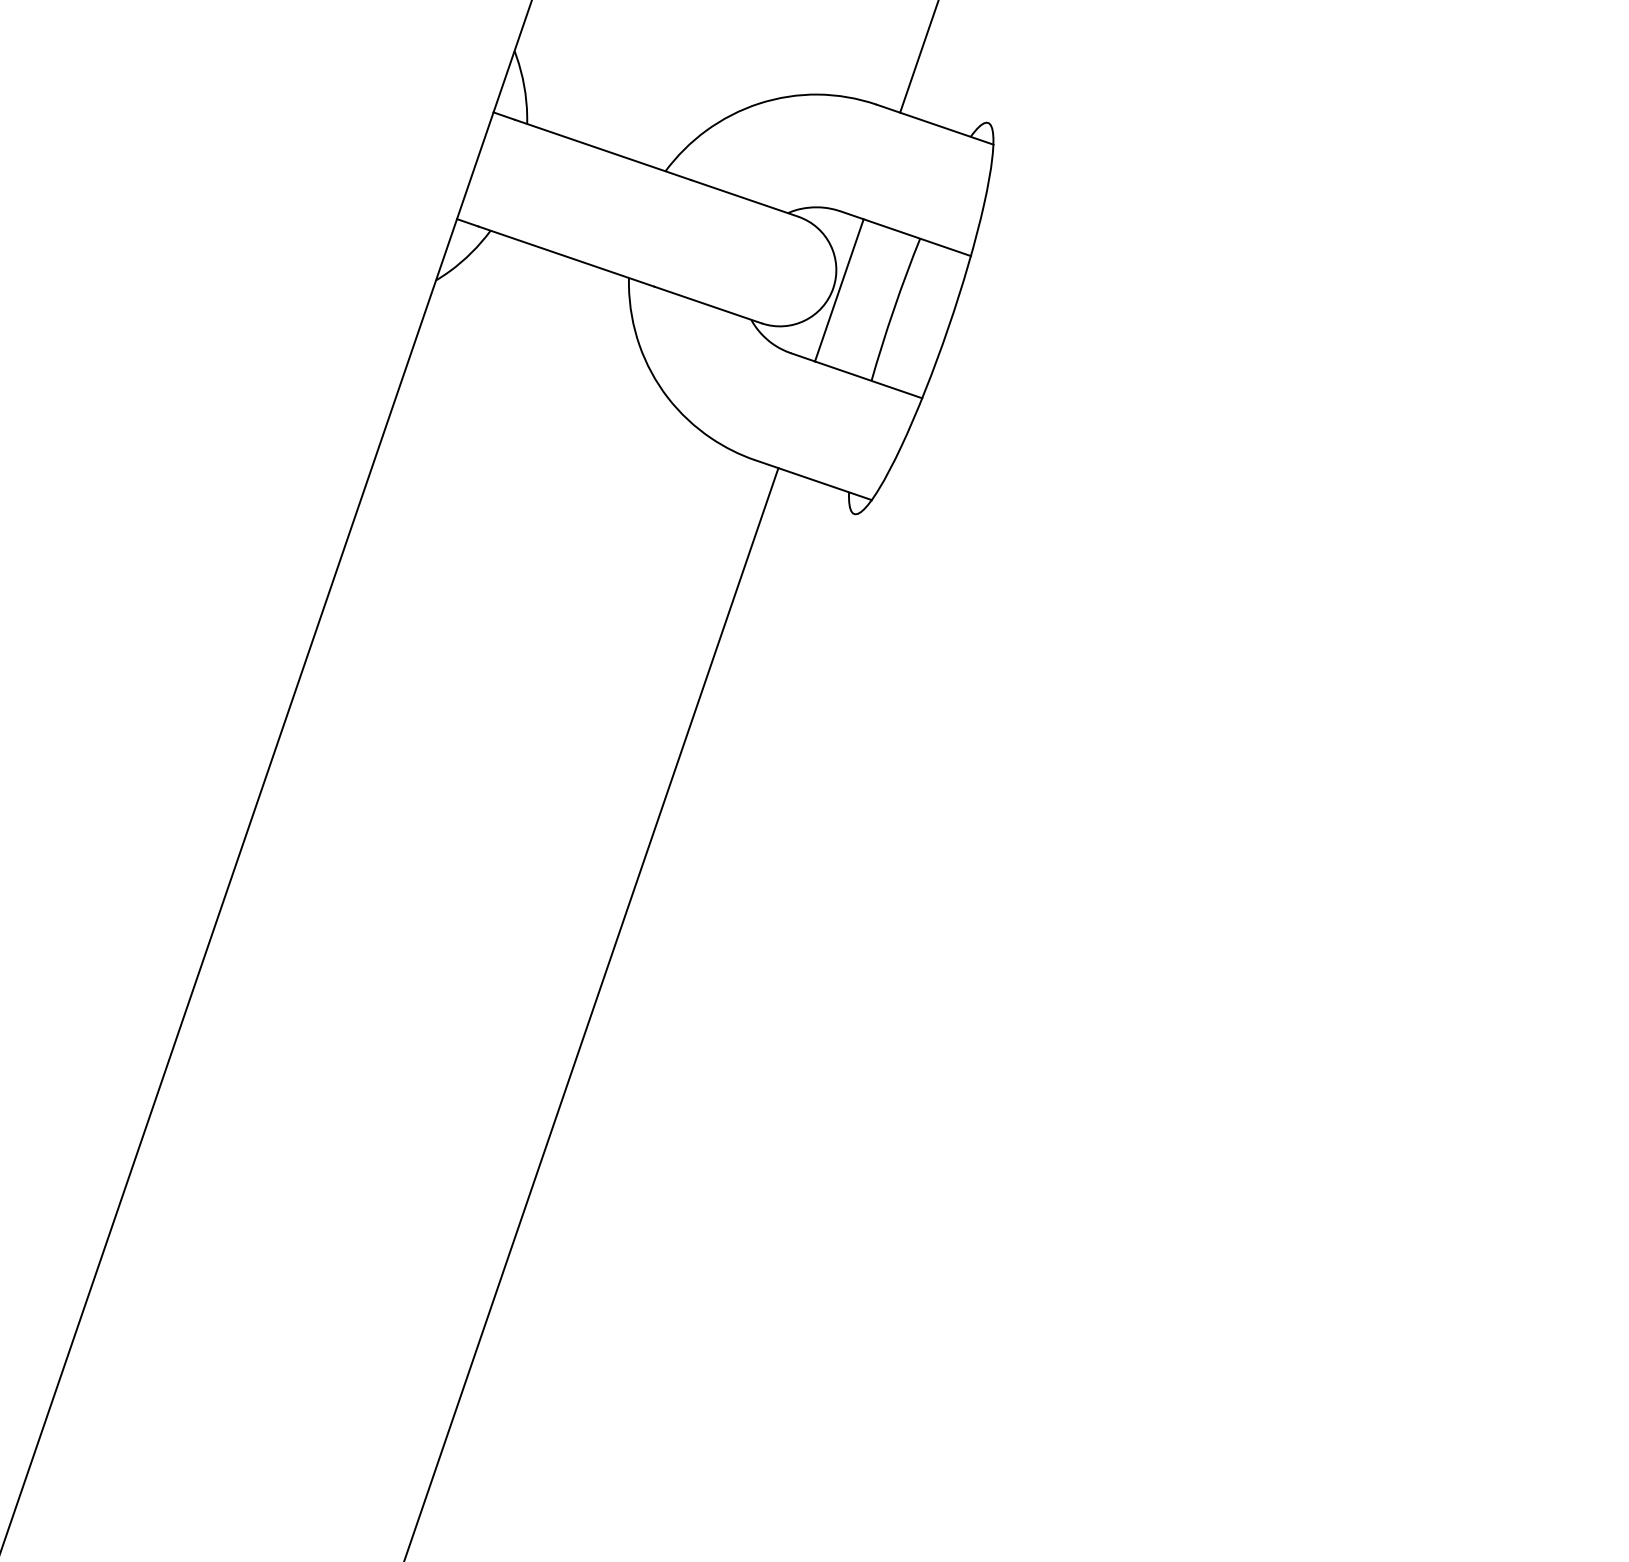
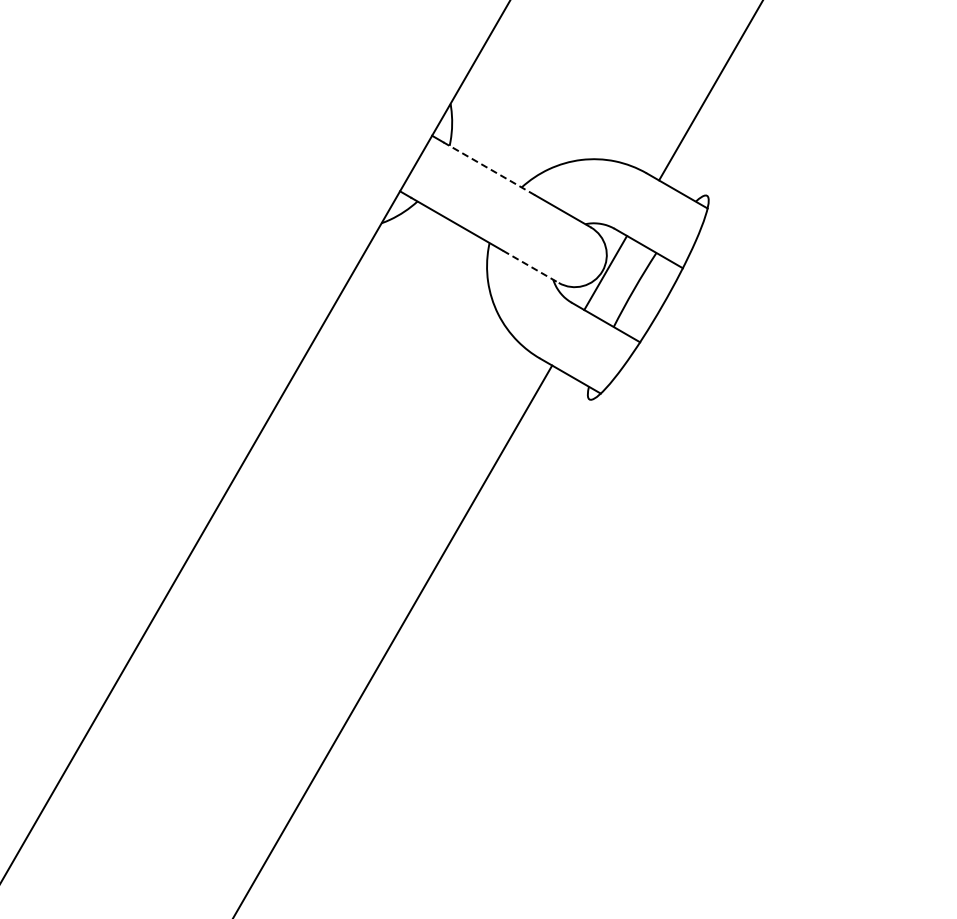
line: (603, 149) -> (489, 168), solid -> dashed
line: (709, 306) -> (531, 267), solid -> dashed

